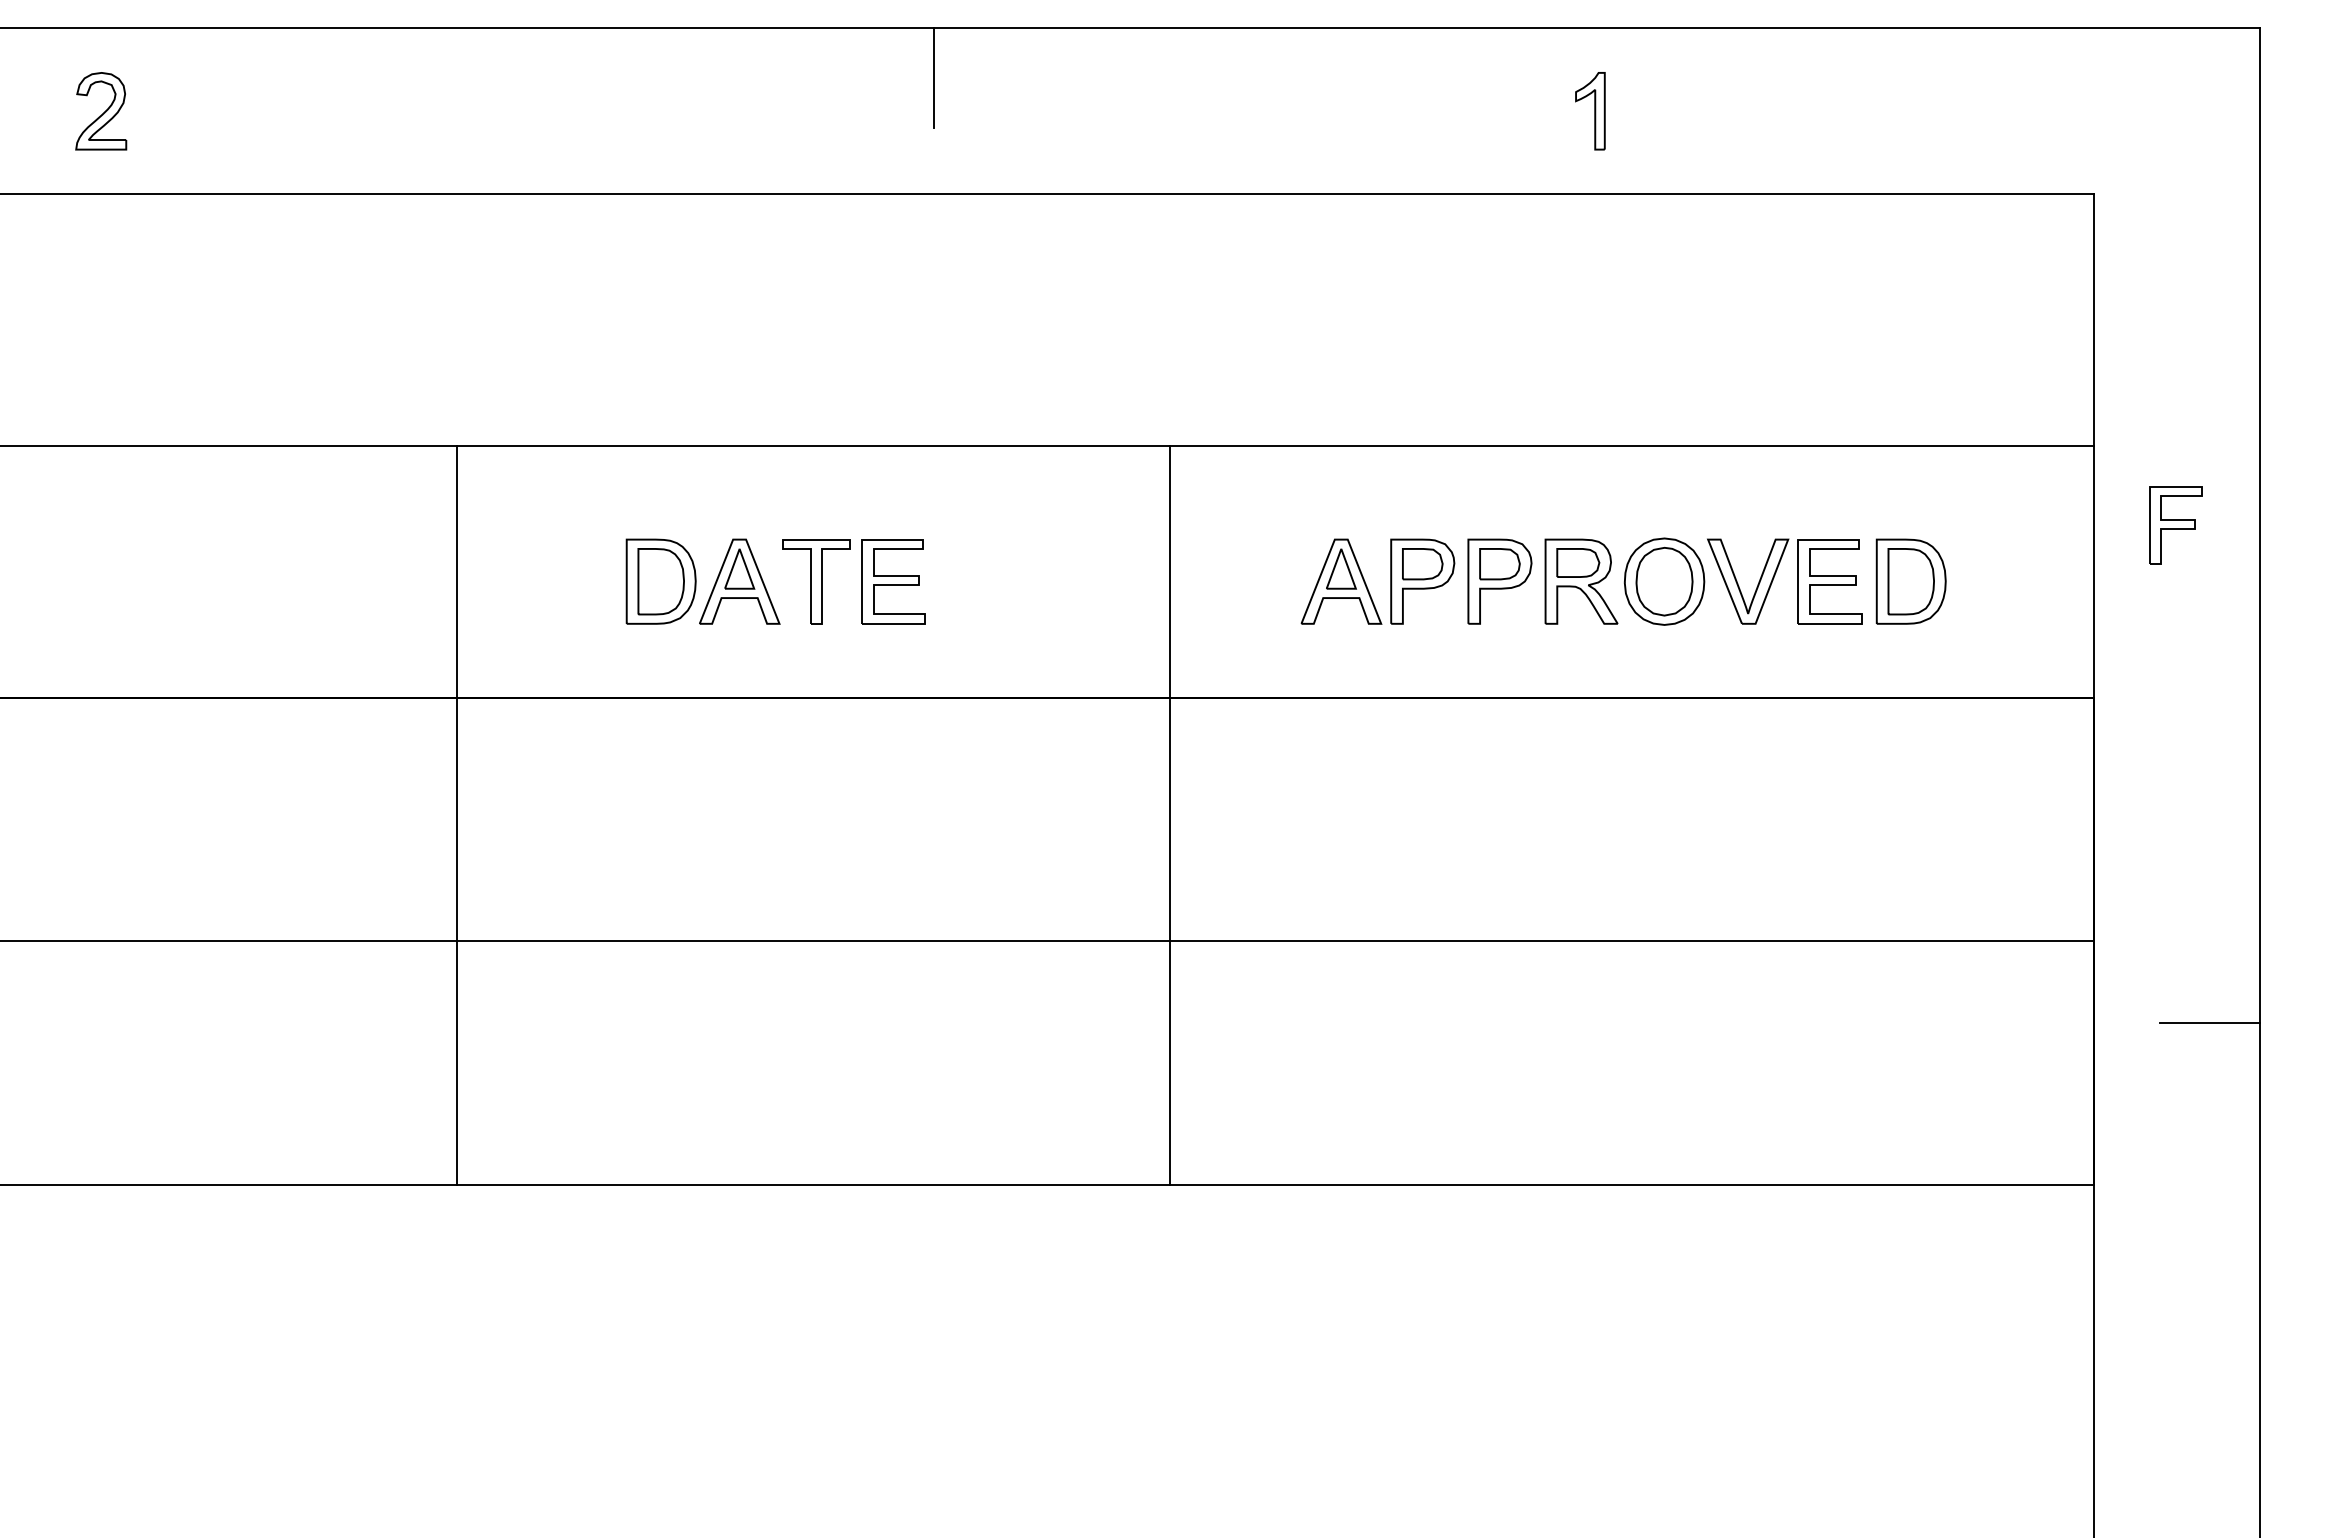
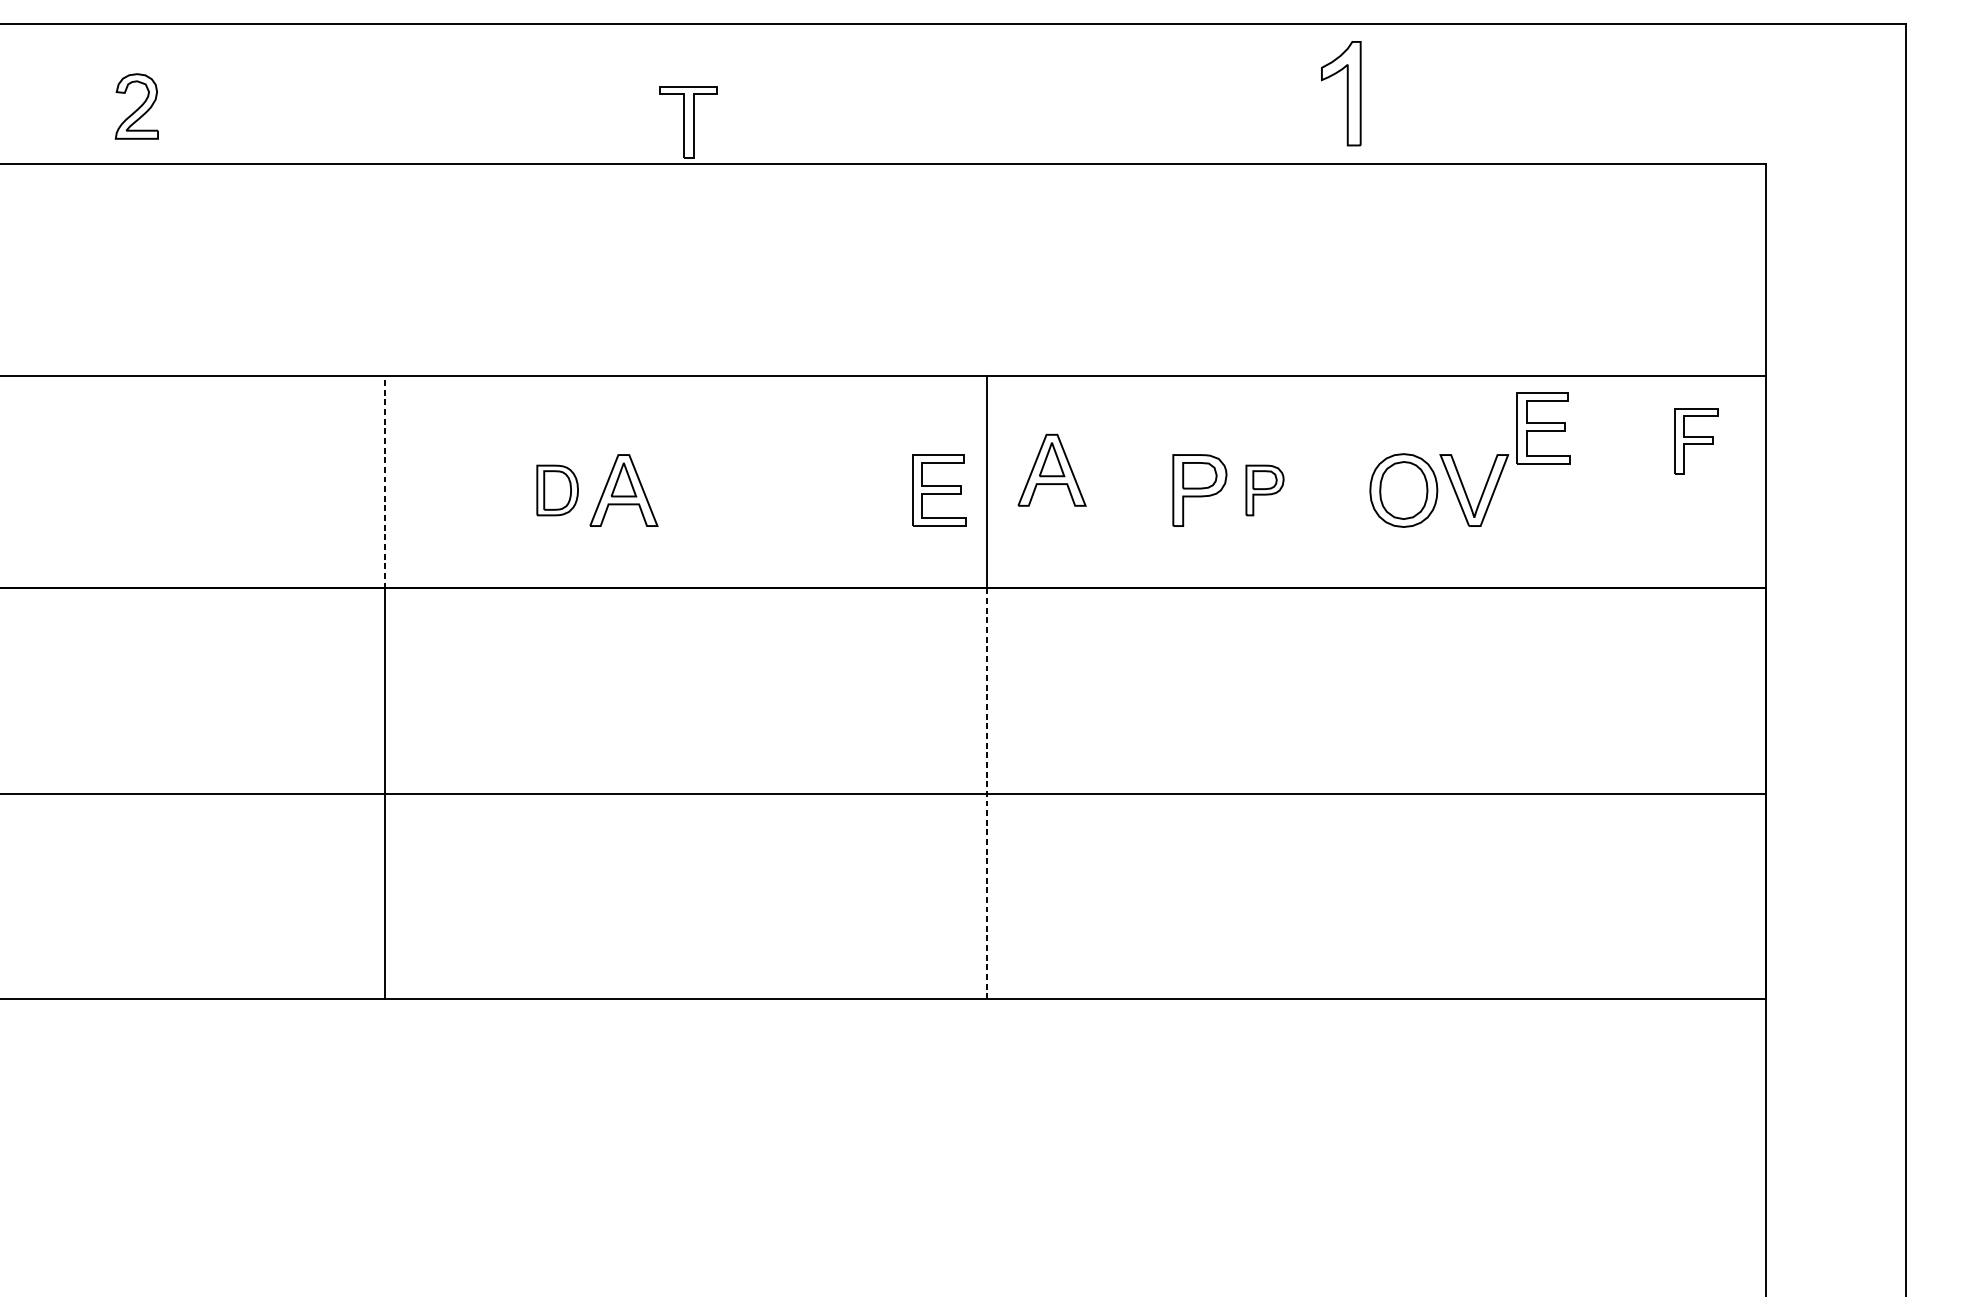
line: (933, 77) -> (787, 65), removed
part: (101, 111) -> (137, 106), moved
part: (1590, 111) -> (1341, 94), size x1.6
part: (2175, 525) -> (1696, 441), moved
line: (456, 571) -> (385, 481), solid -> dashed
part: (660, 581) -> (557, 490), size x0.7
part: (816, 581) -> (688, 121), moved
part: (893, 581) -> (939, 490), moved
part: (1341, 581) -> (1052, 470), moved
part: (1499, 581) -> (1264, 490), size x0.7
part: (1581, 581) -> (1333, 490), removed
part: (1829, 581) -> (1542, 427), moved
part: (1910, 581) -> (1611, 490), removed
line: (1170, 941) -> (987, 793), solid -> dashed
line: (2209, 1022) -> (1863, 862), removed

